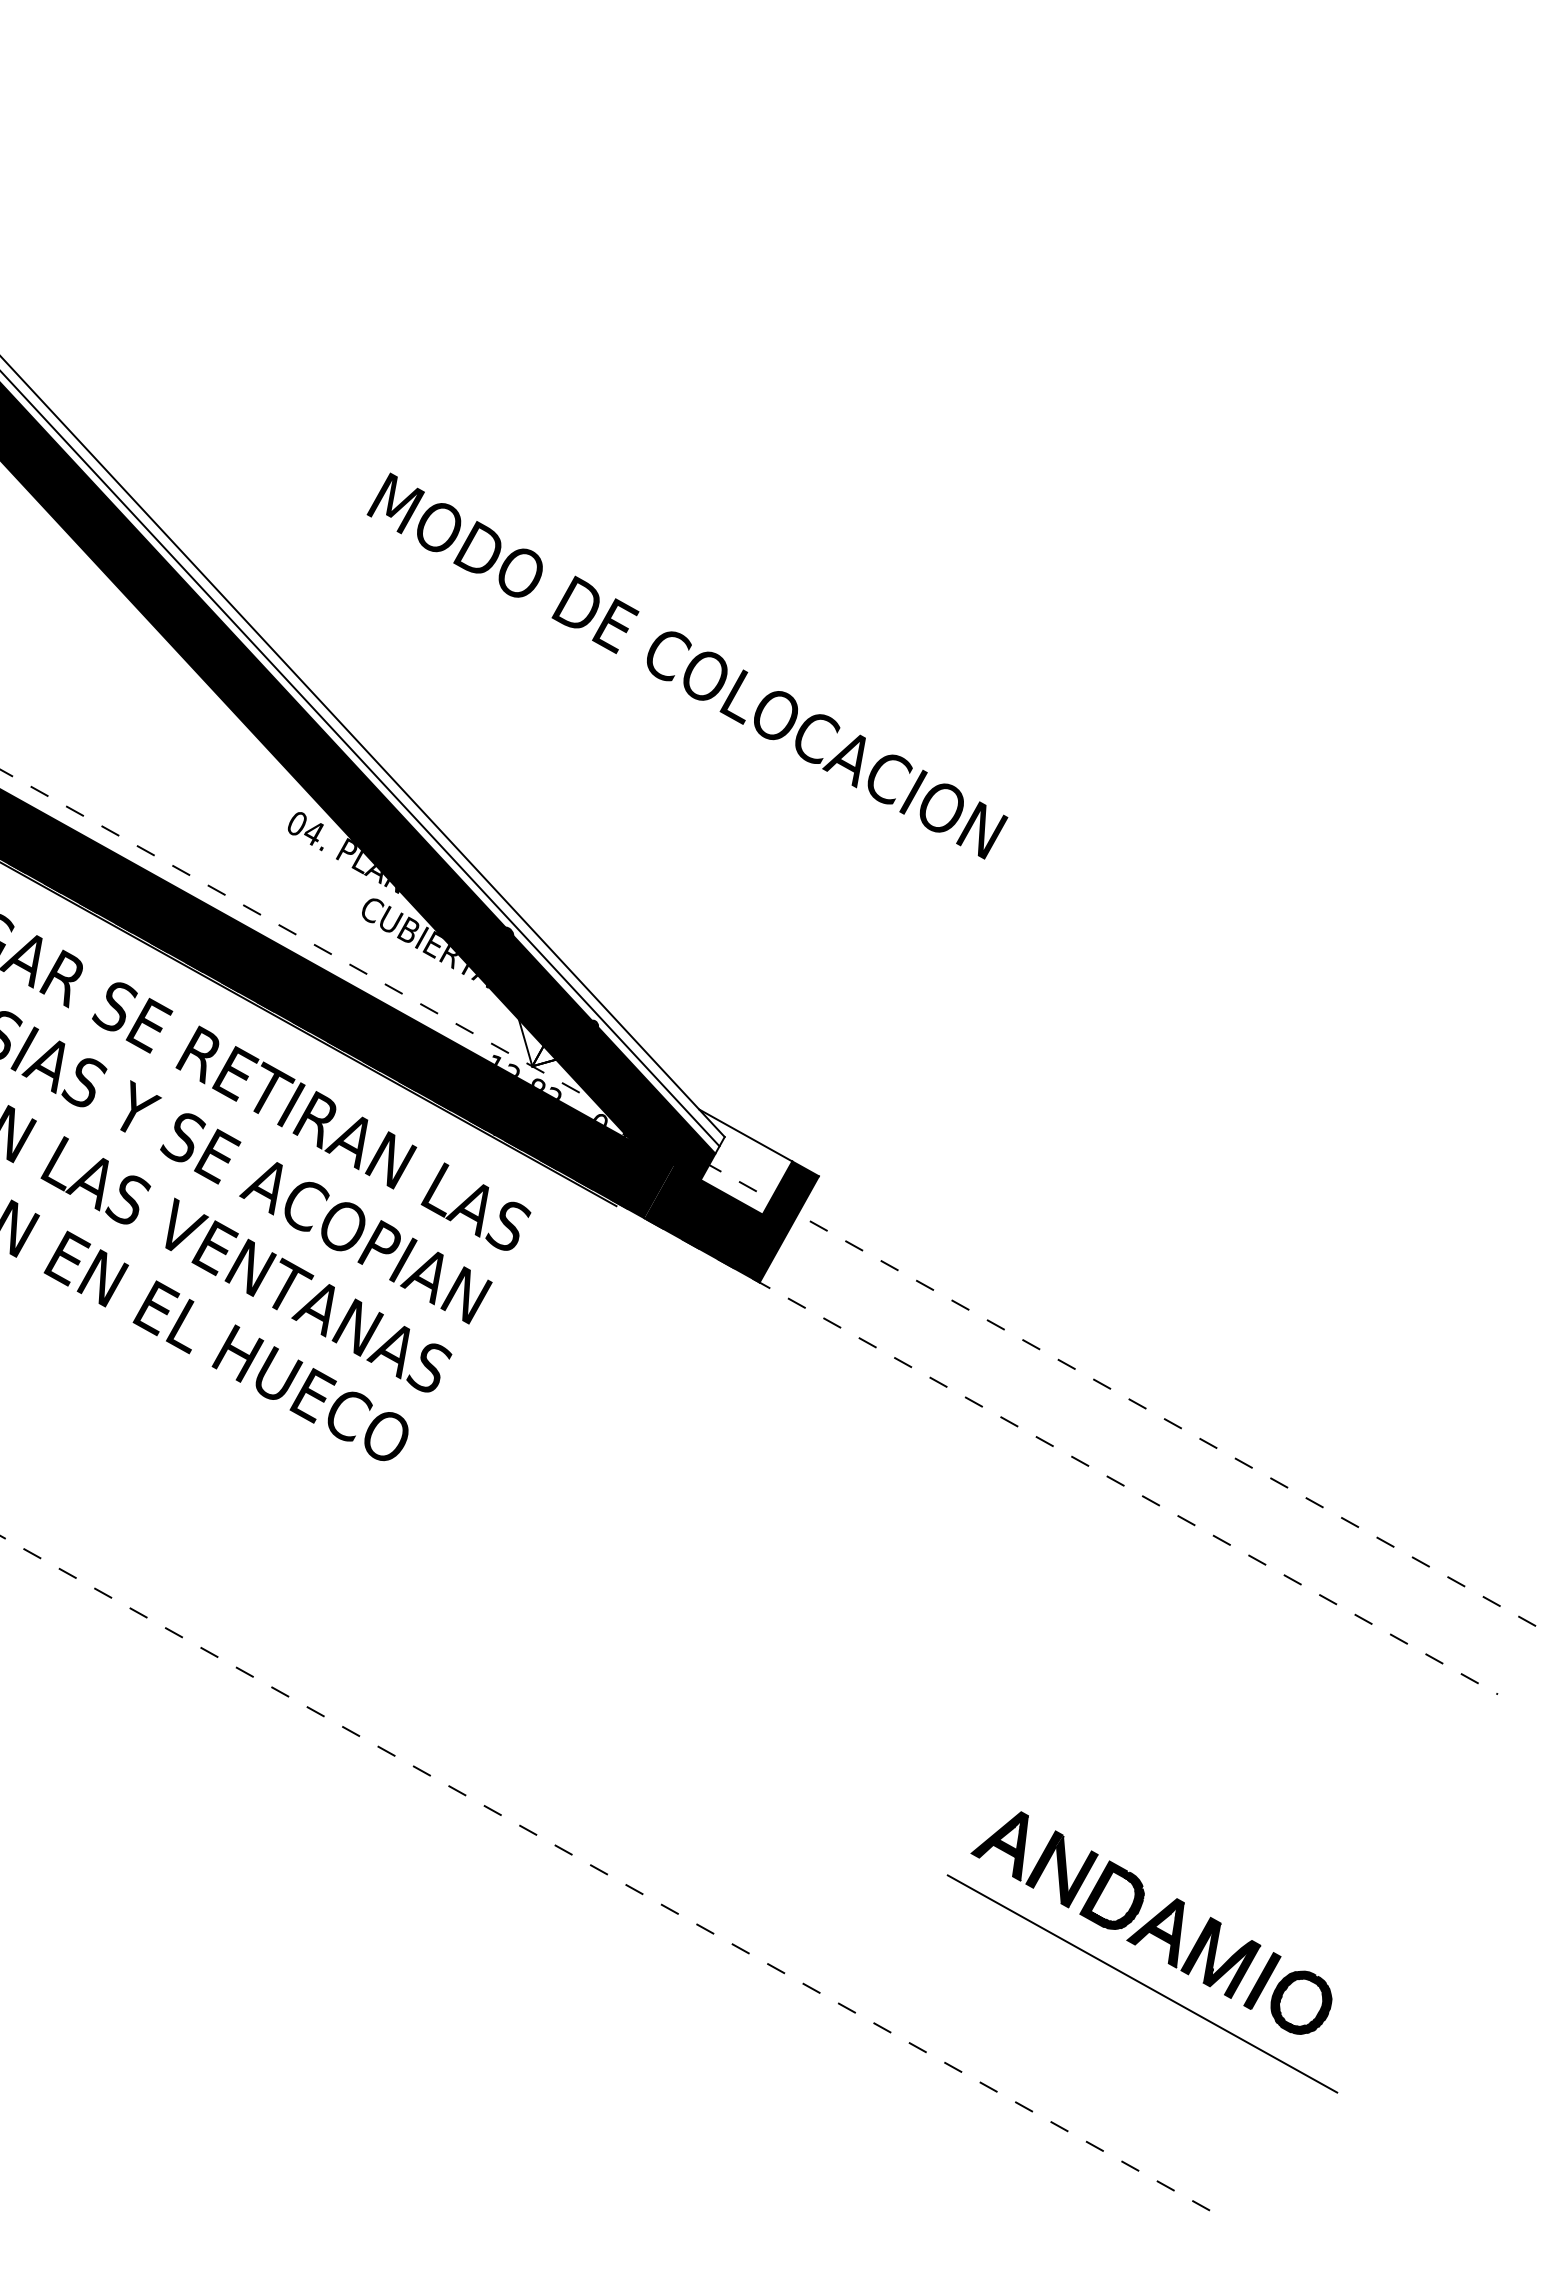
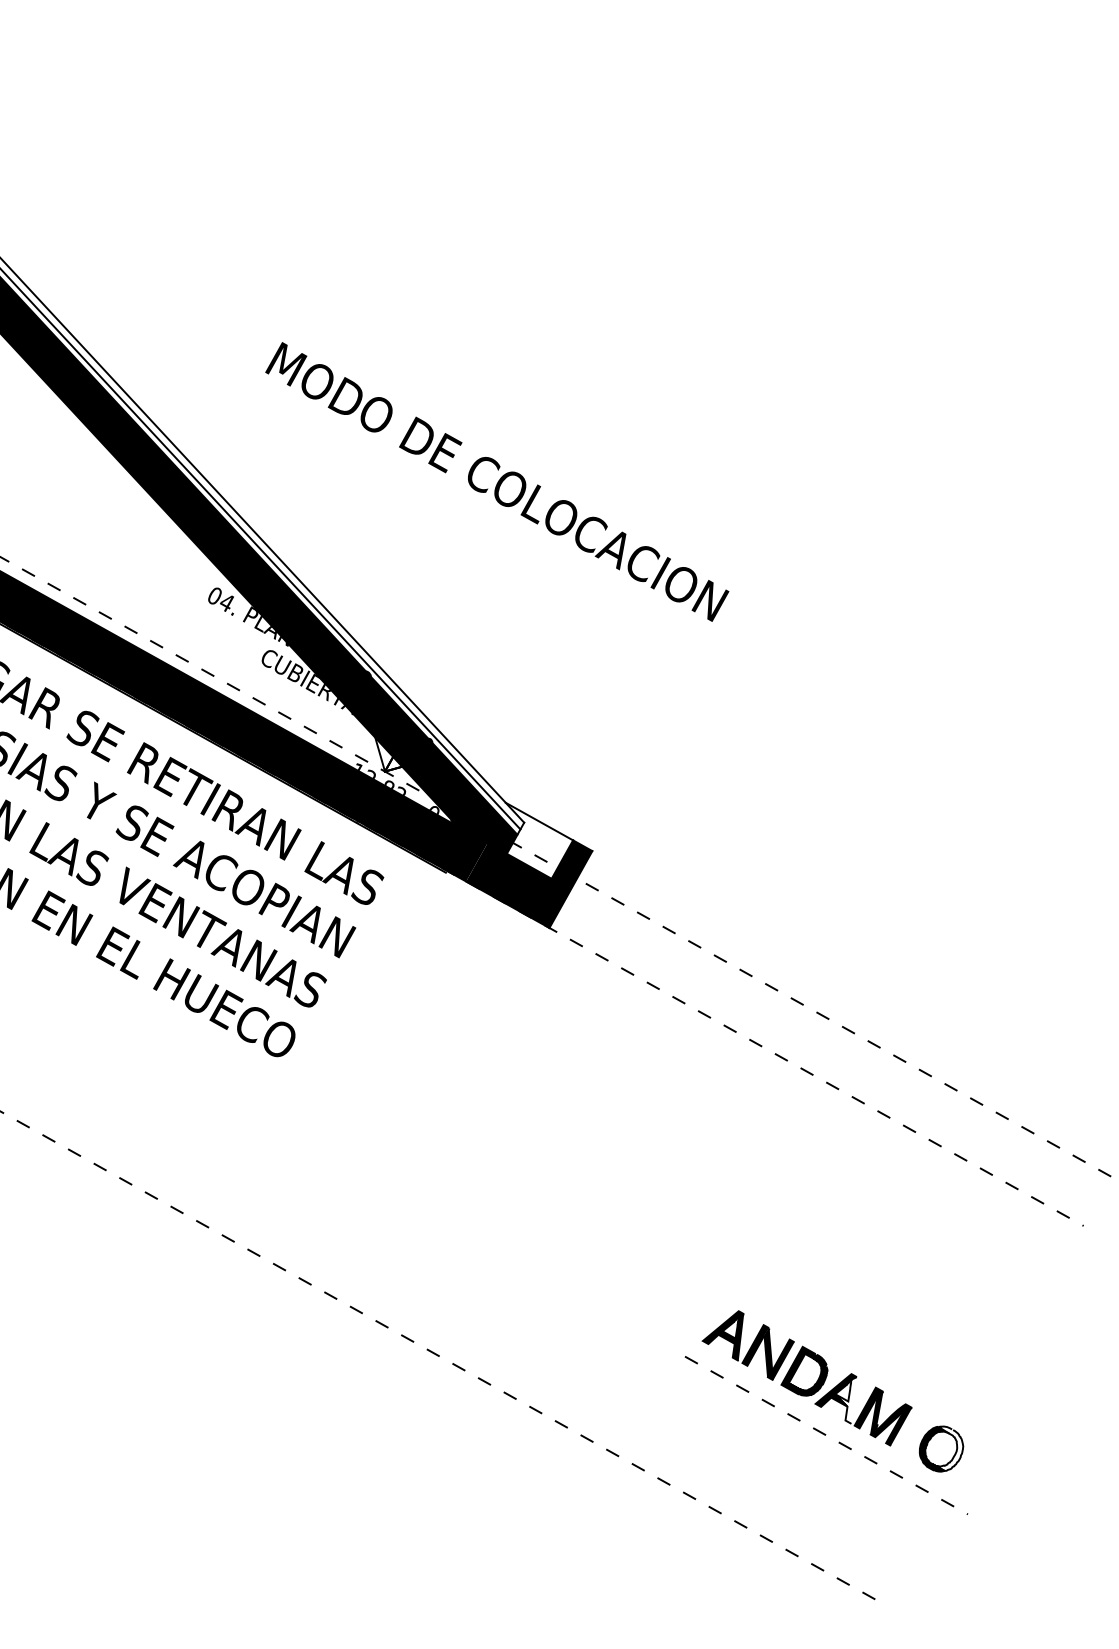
fill: (1169, 1935) -> (846, 1400), removed
part: (1262, 1980) -> (913, 1432), removed
line: (1142, 1983) -> (826, 1435), solid -> dashed
fill: (1310, 2001) -> (948, 1448), removed

